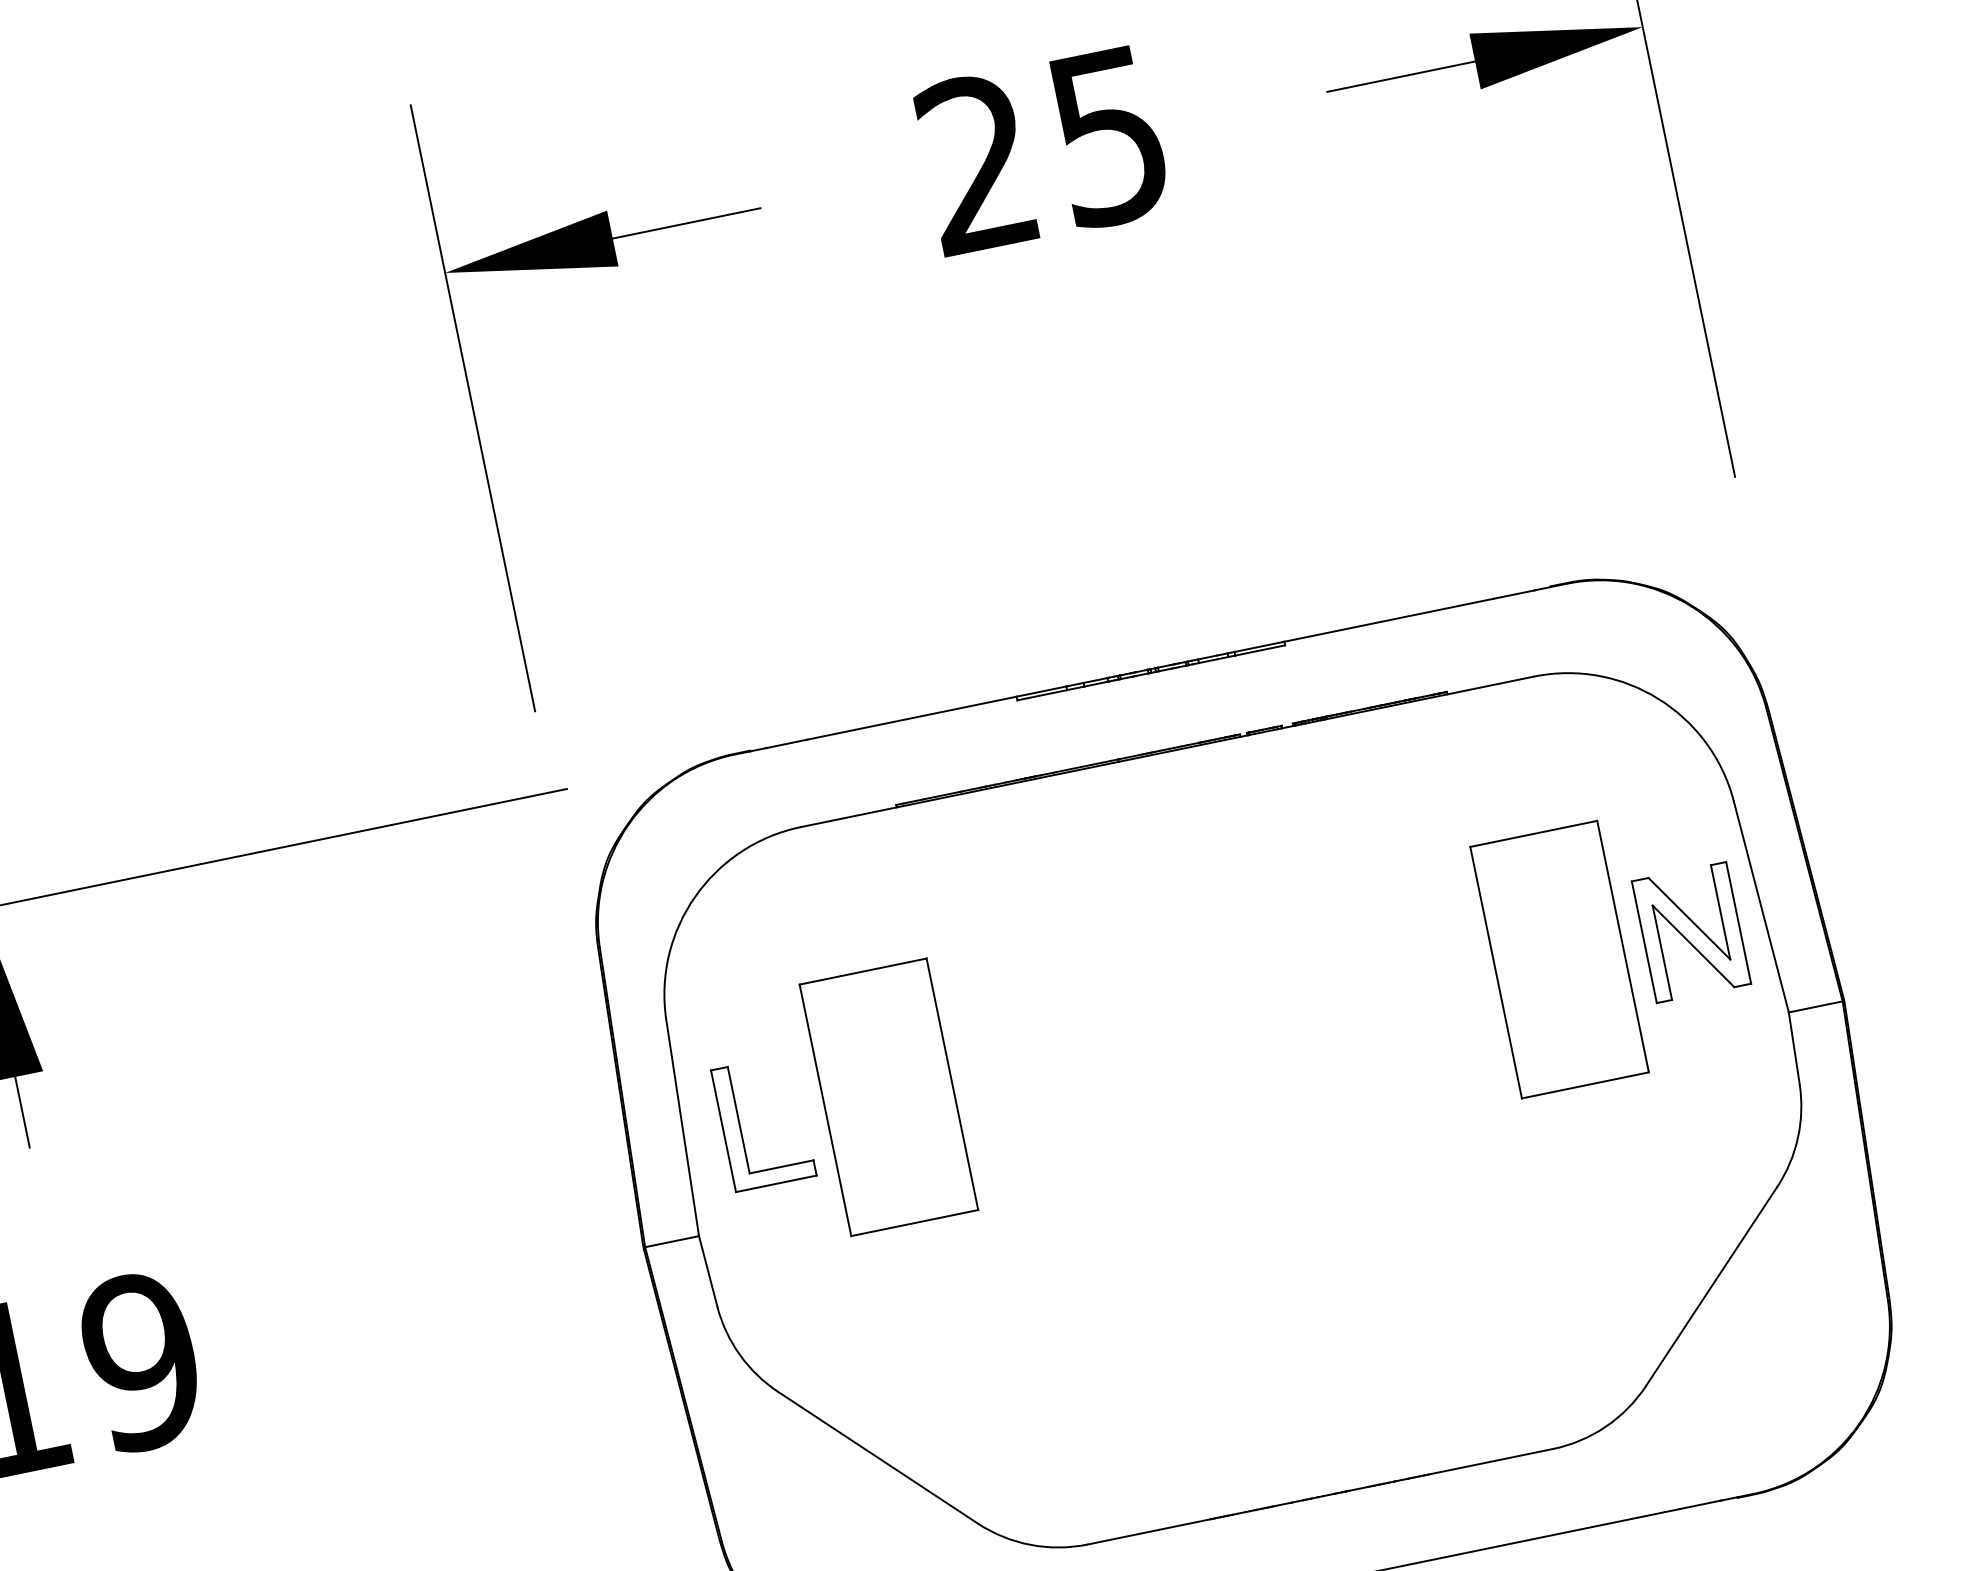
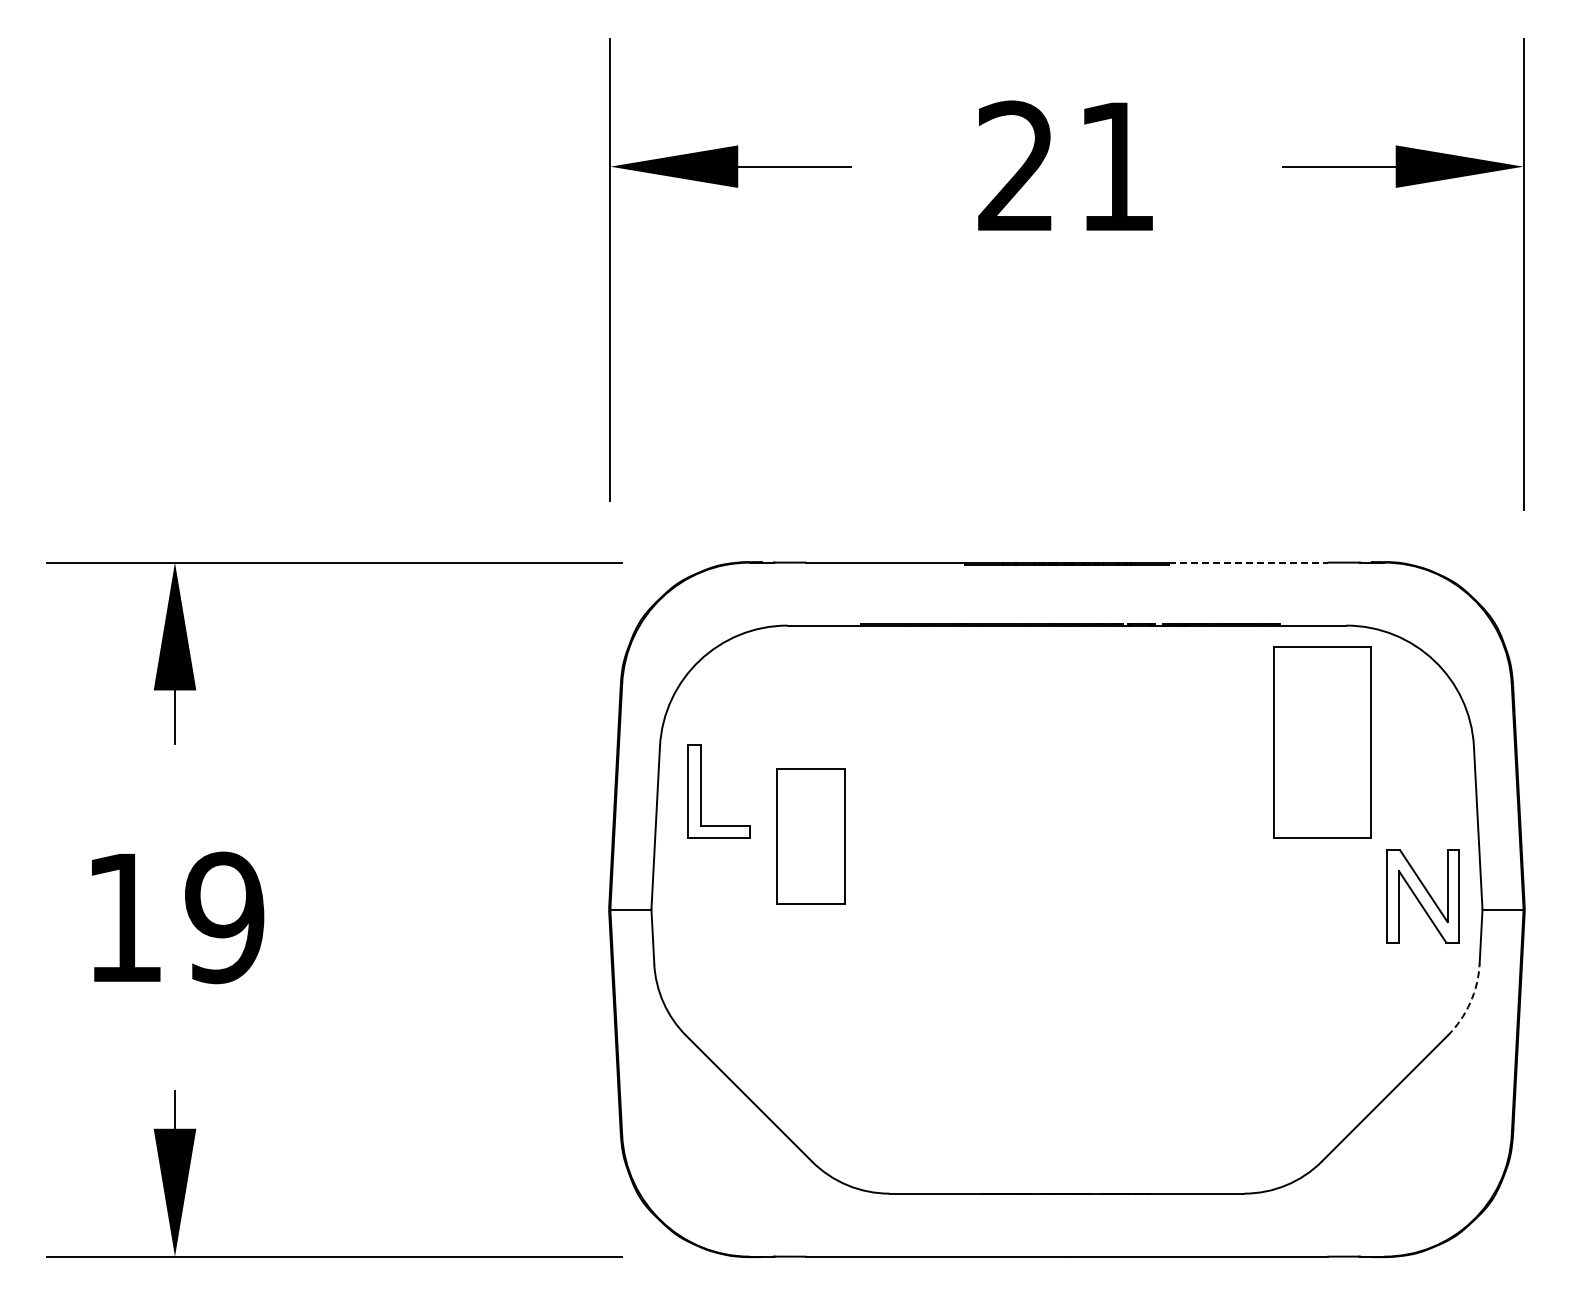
text: (1109, 137) -> (1116, 167), 25 -> 21
line: (1388, 620) -> (1248, 562), solid -> dashed
part: (1690, 932) -> (1422, 896), moved
part: (1559, 959) -> (1322, 742), moved
part: (889, 1097) -> (811, 836), size x0.7
part: (741, 1127) -> (701, 791), moved
arc: (1798, 1137) -> (1470, 1002), solid -> dashed

